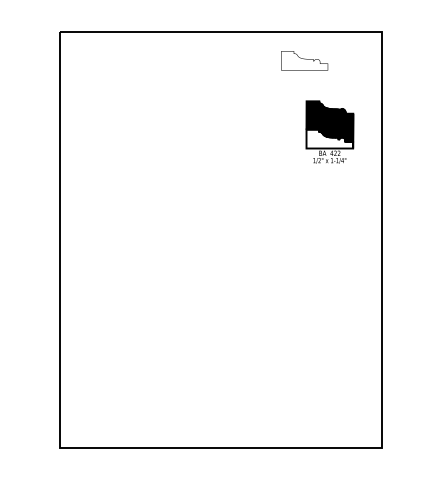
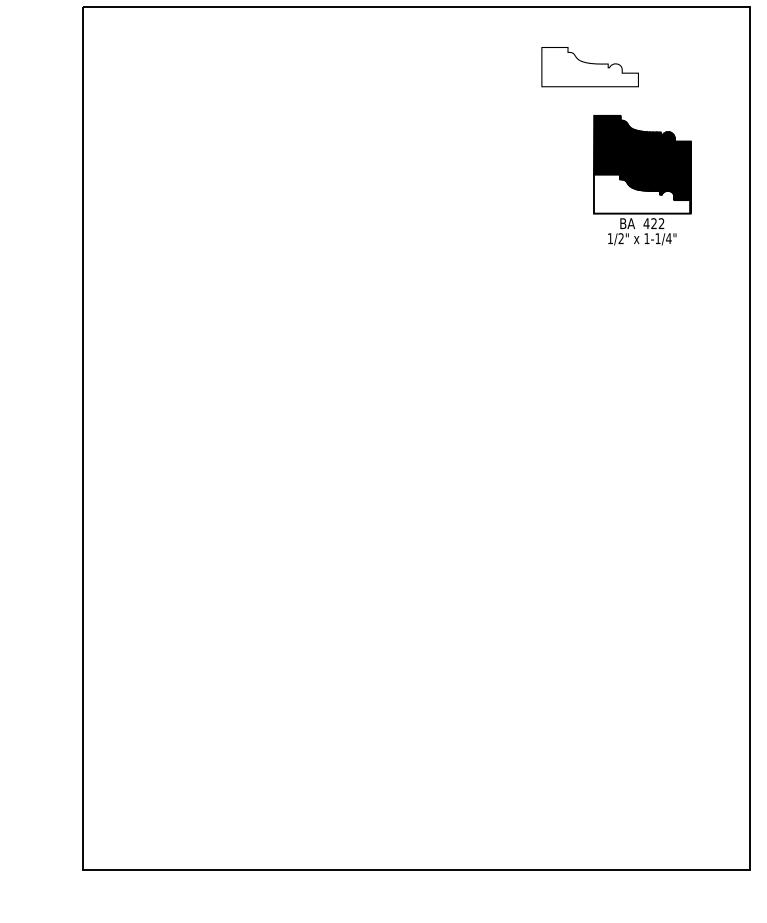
part: (329, 131) -> (641, 178), moved

